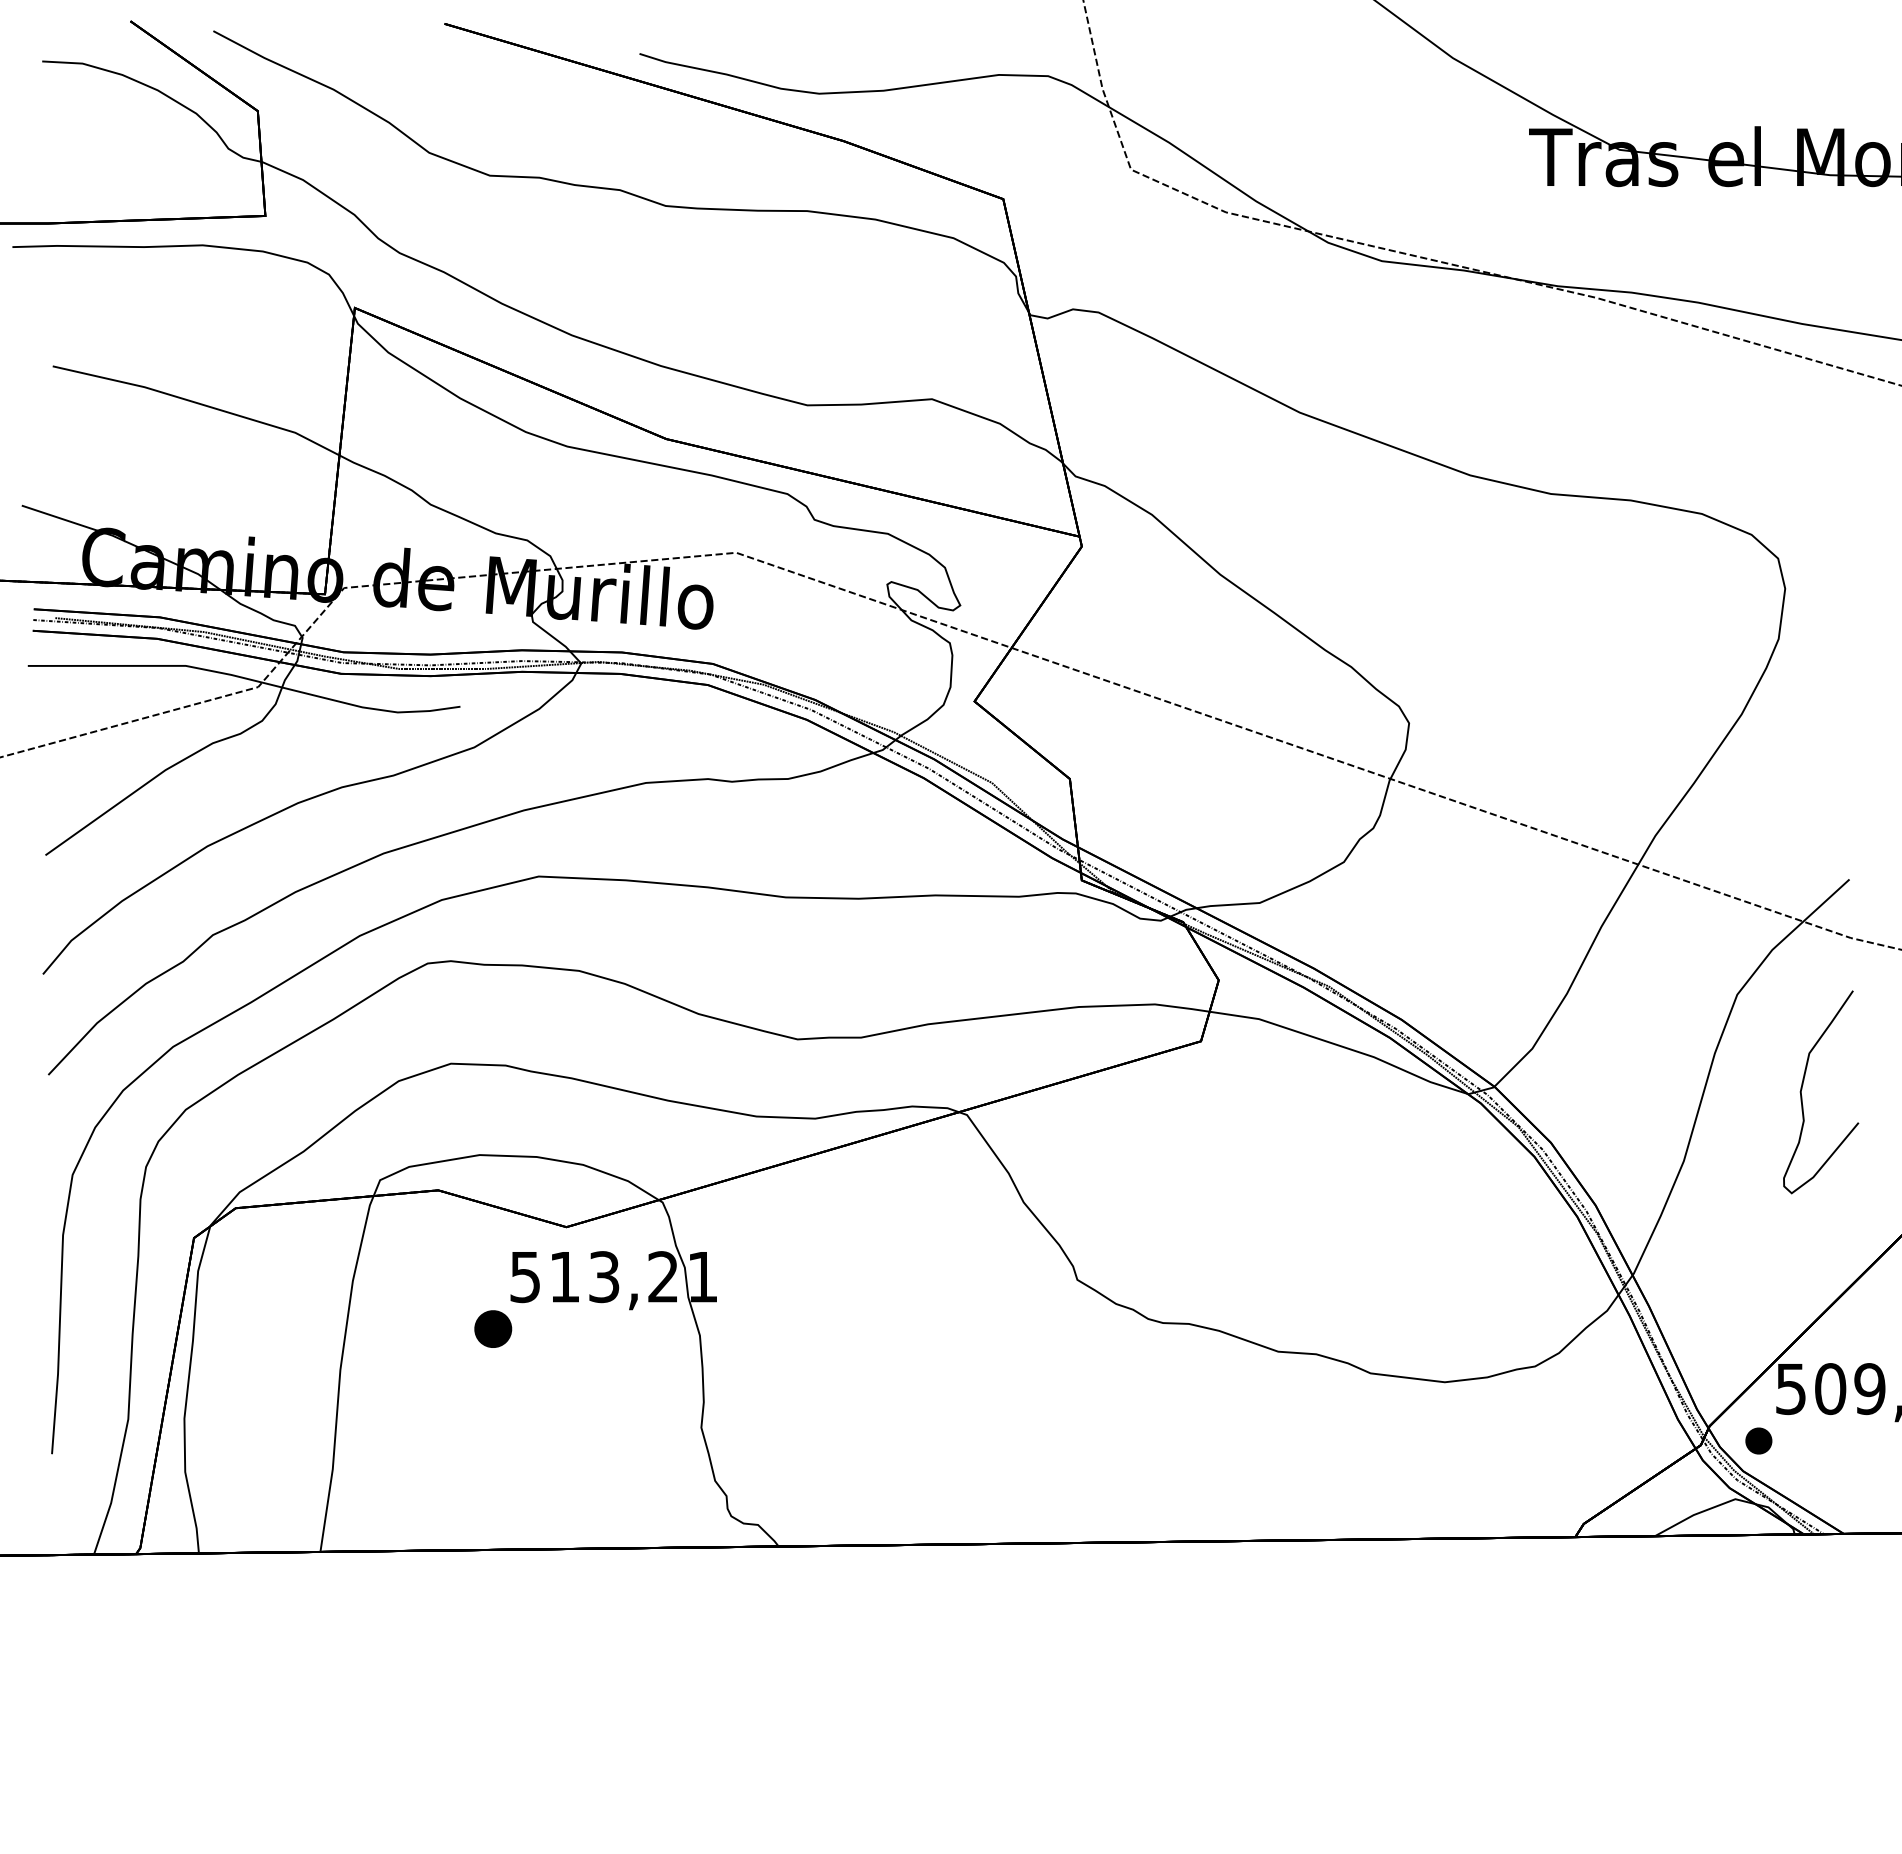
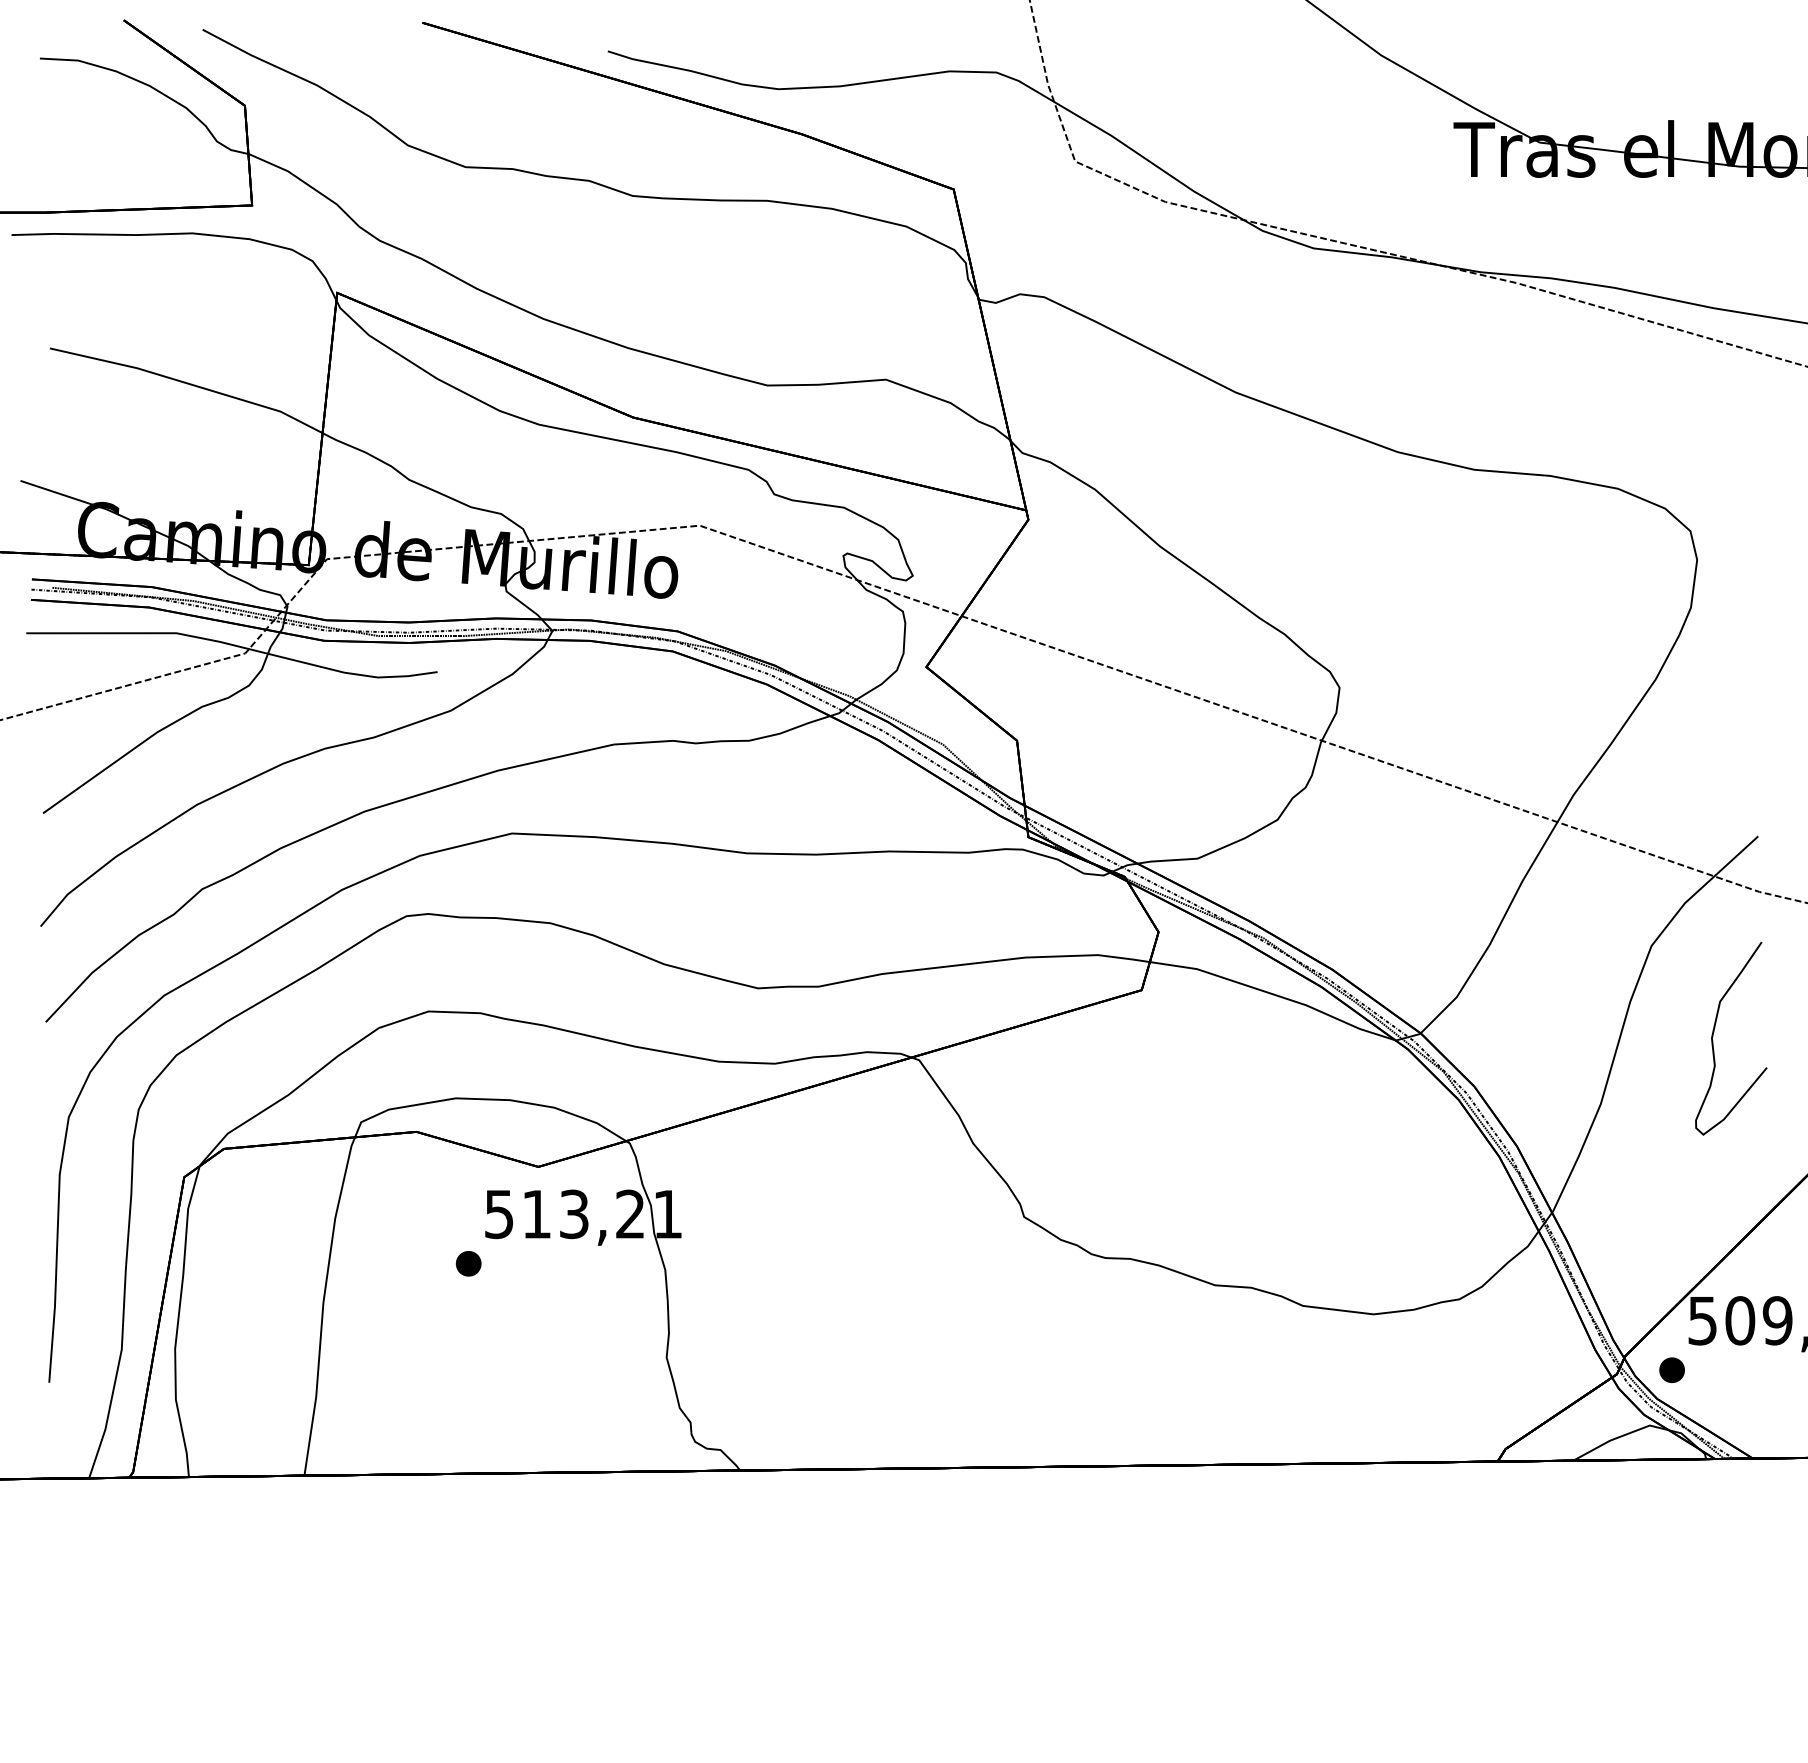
part: (492, 1328) -> (468, 1263), size x0.71

